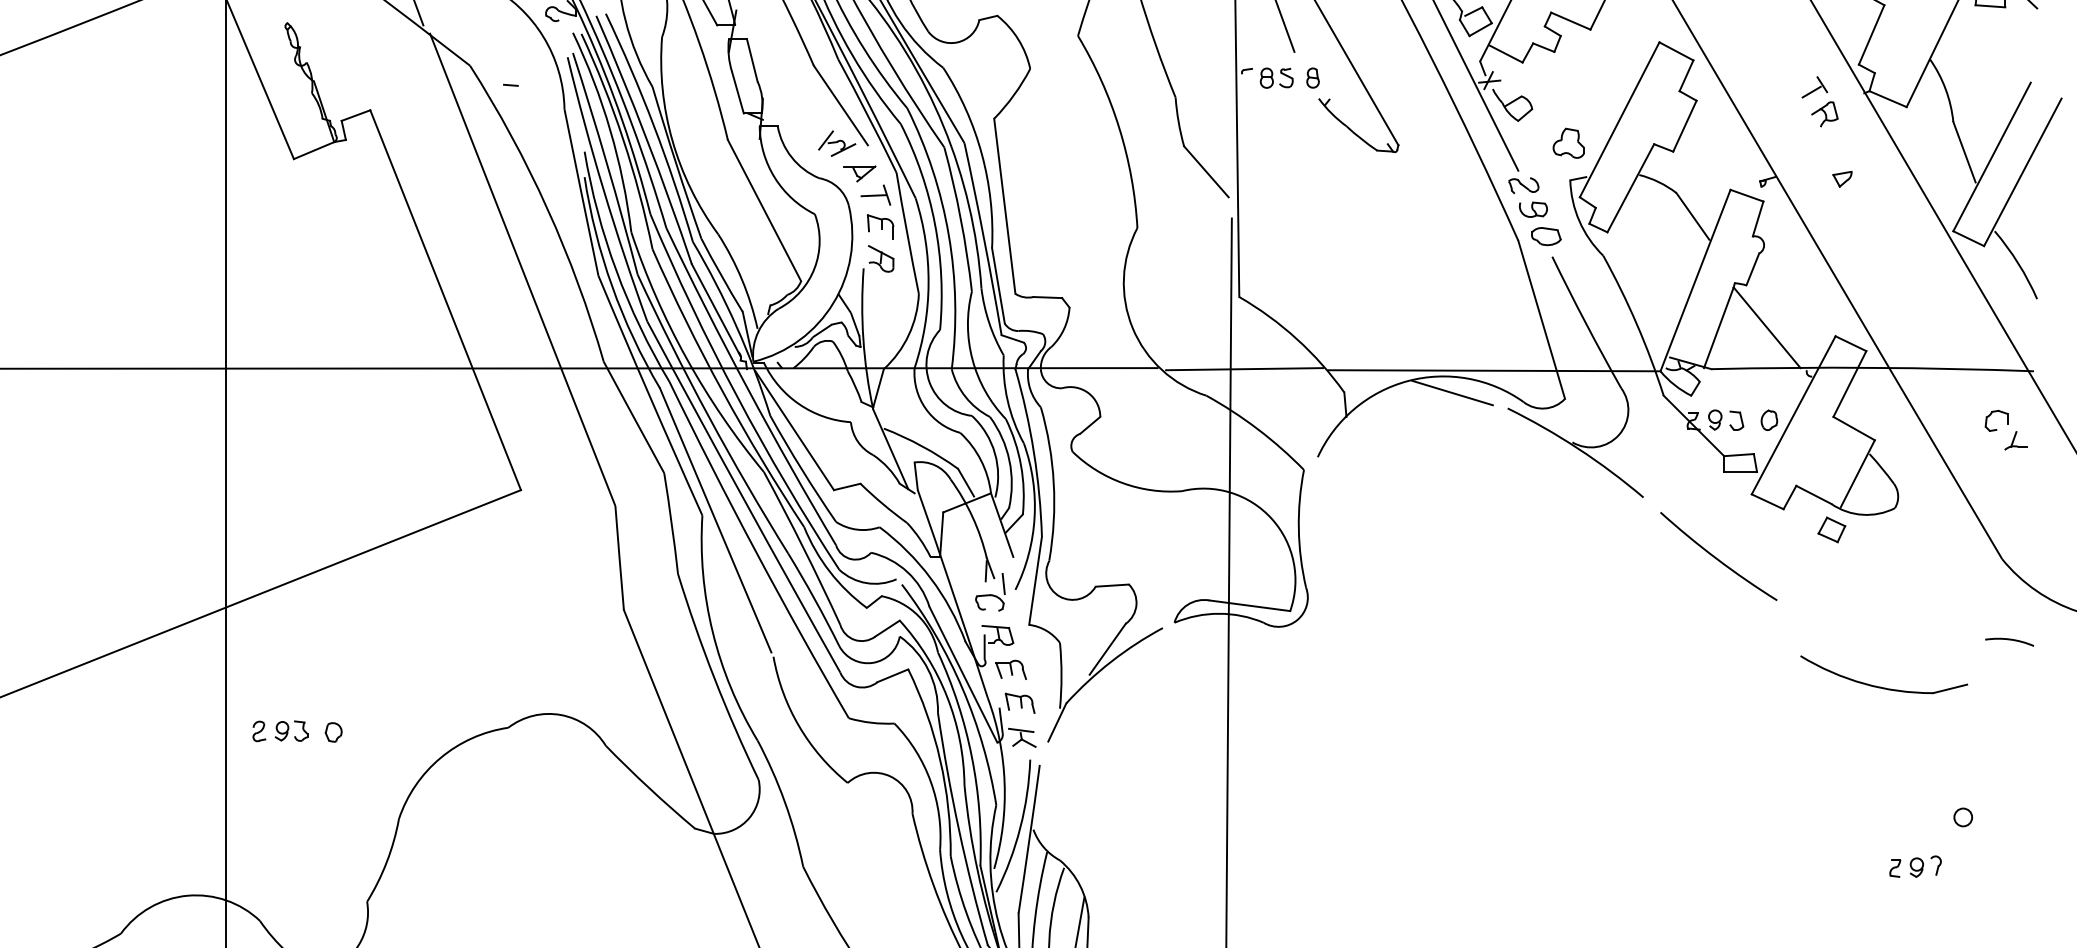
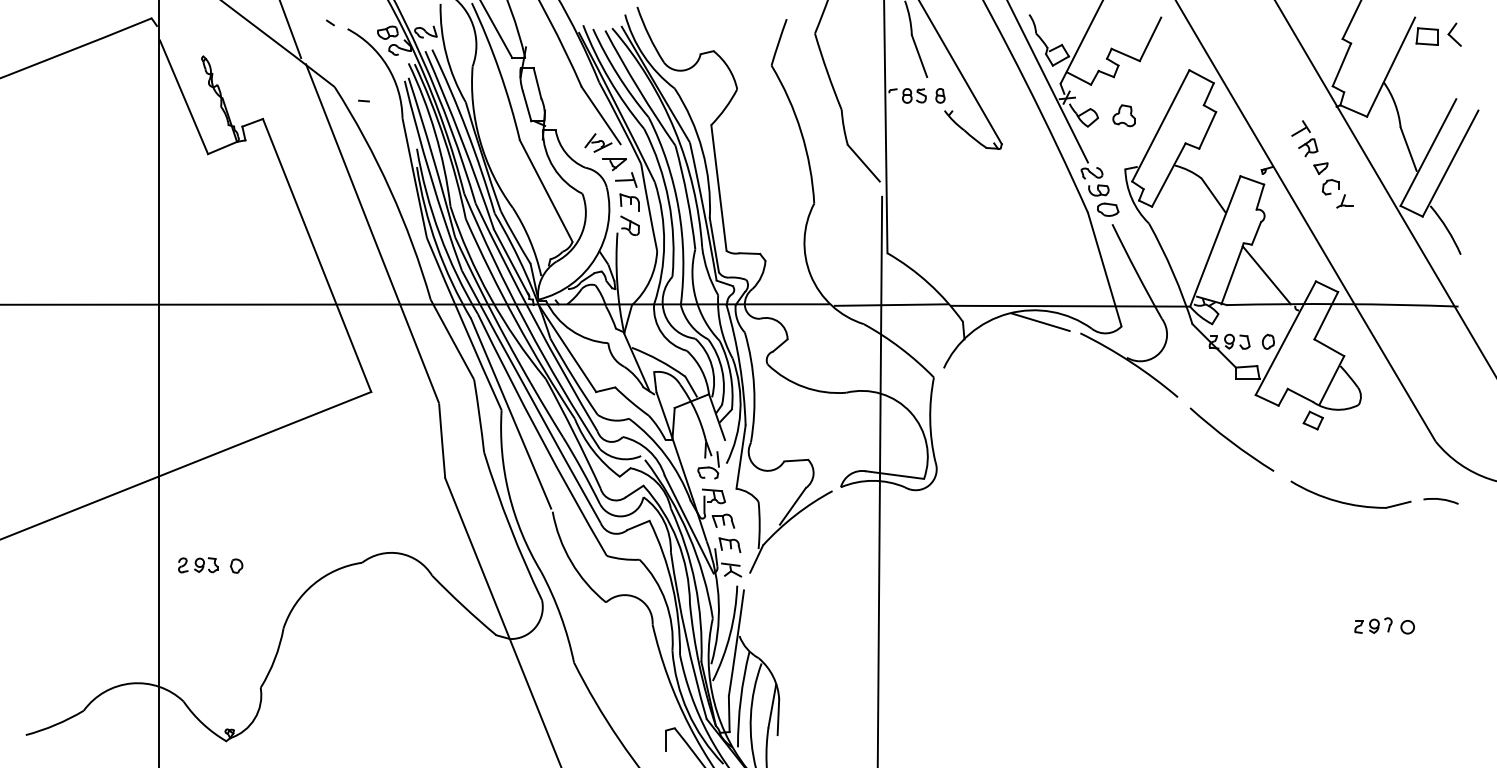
part: (1819, 101) -> (1304, 138), moved
part: (1567, 142) -> (1123, 115), moved
part: (2006, 429) -> (1337, 193), moved
part: (1879, 685) -> (1347, 502), moved
part: (1915, 866) -> (1373, 625), moved

